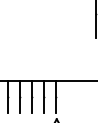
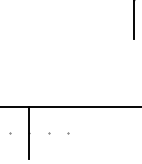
line: (19, 96) -> (9, 132), removed
line: (43, 96) -> (48, 132), removed
line: (55, 96) -> (67, 132), removed

